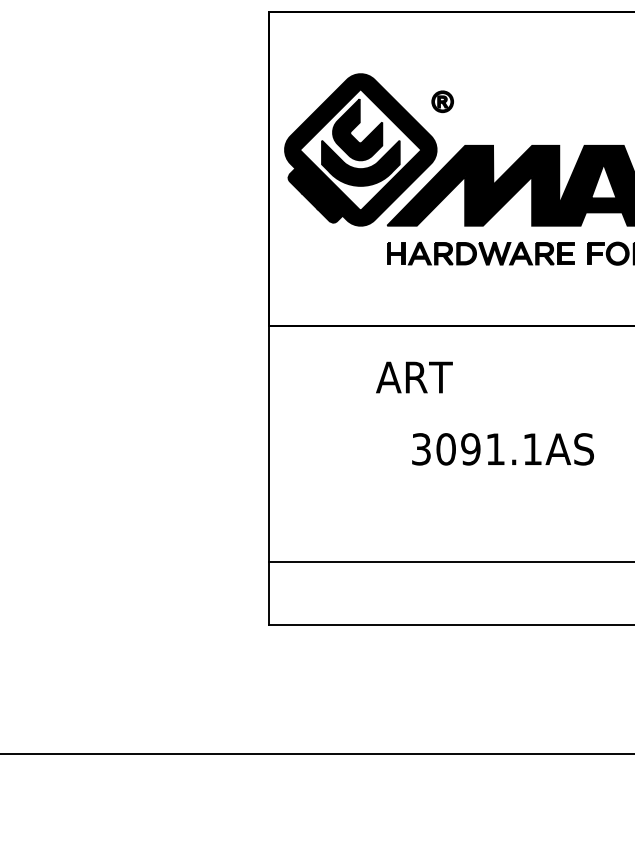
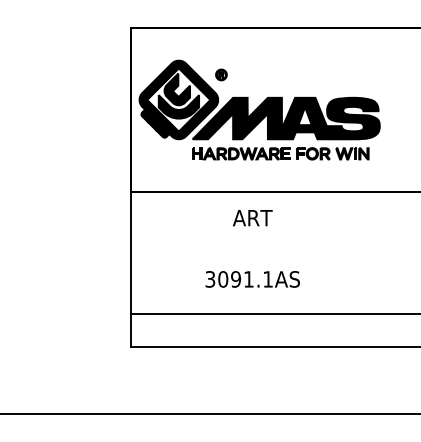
text: (413, 378) -> (252, 218), moved
text: (502, 449) -> (252, 279), moved

